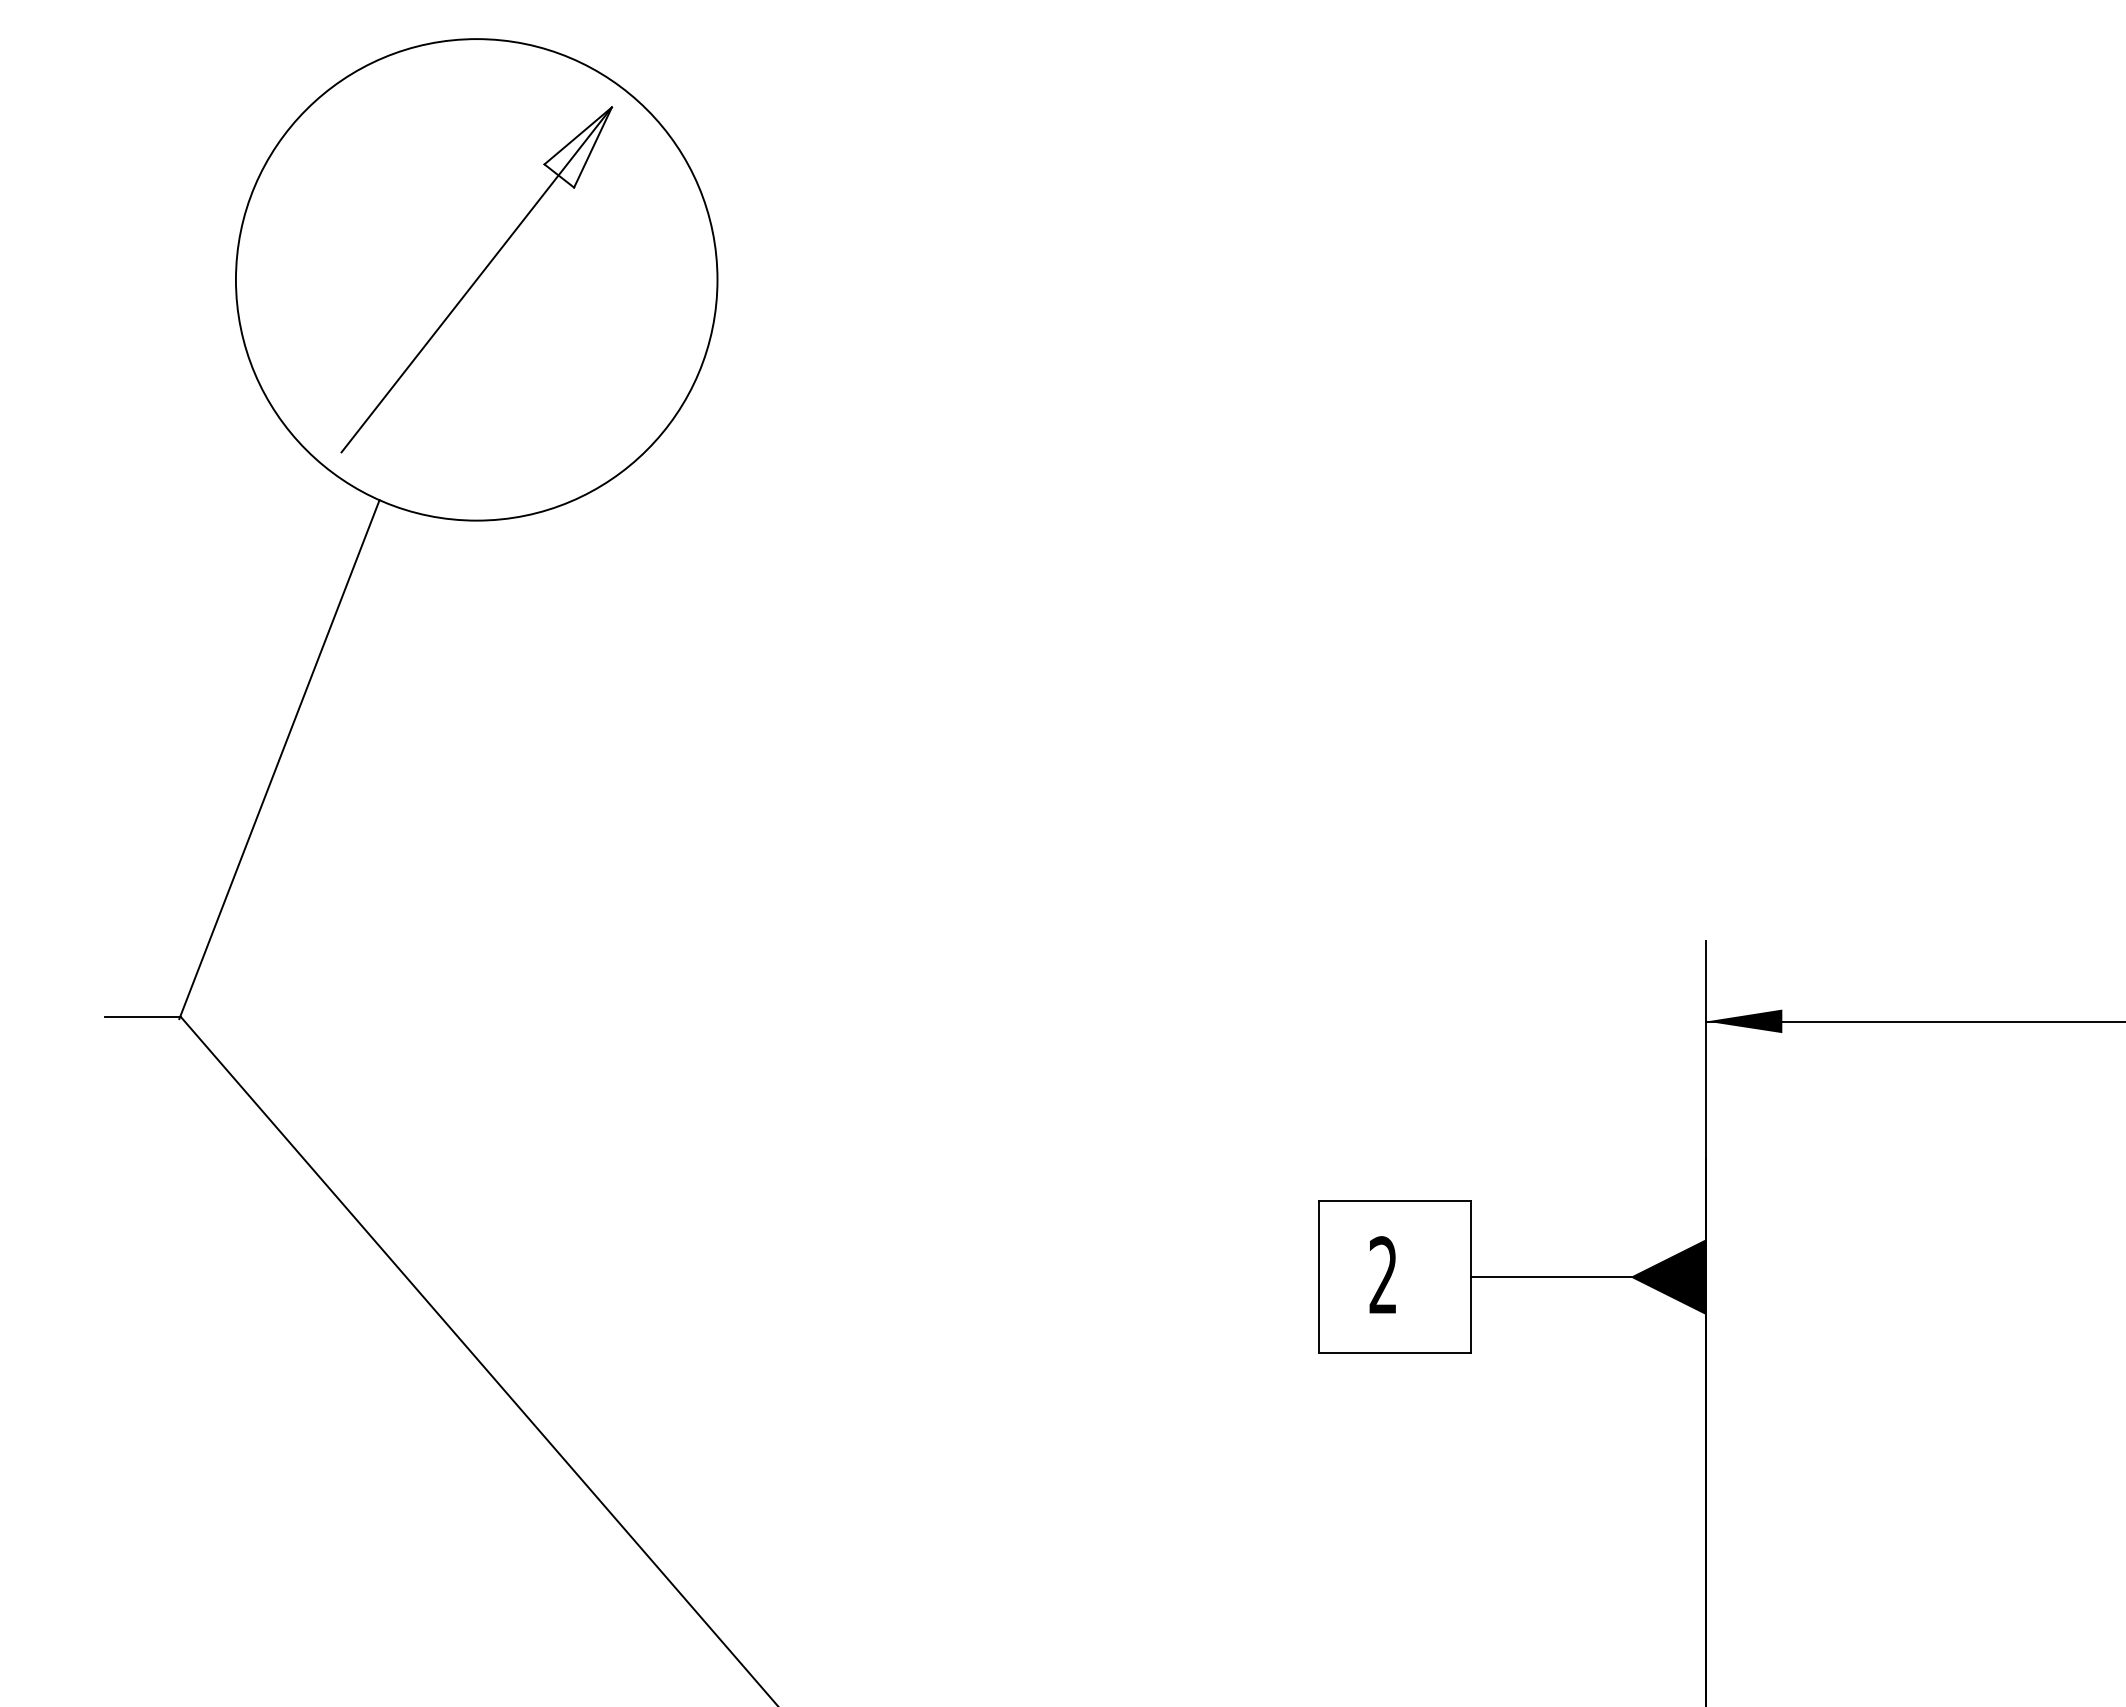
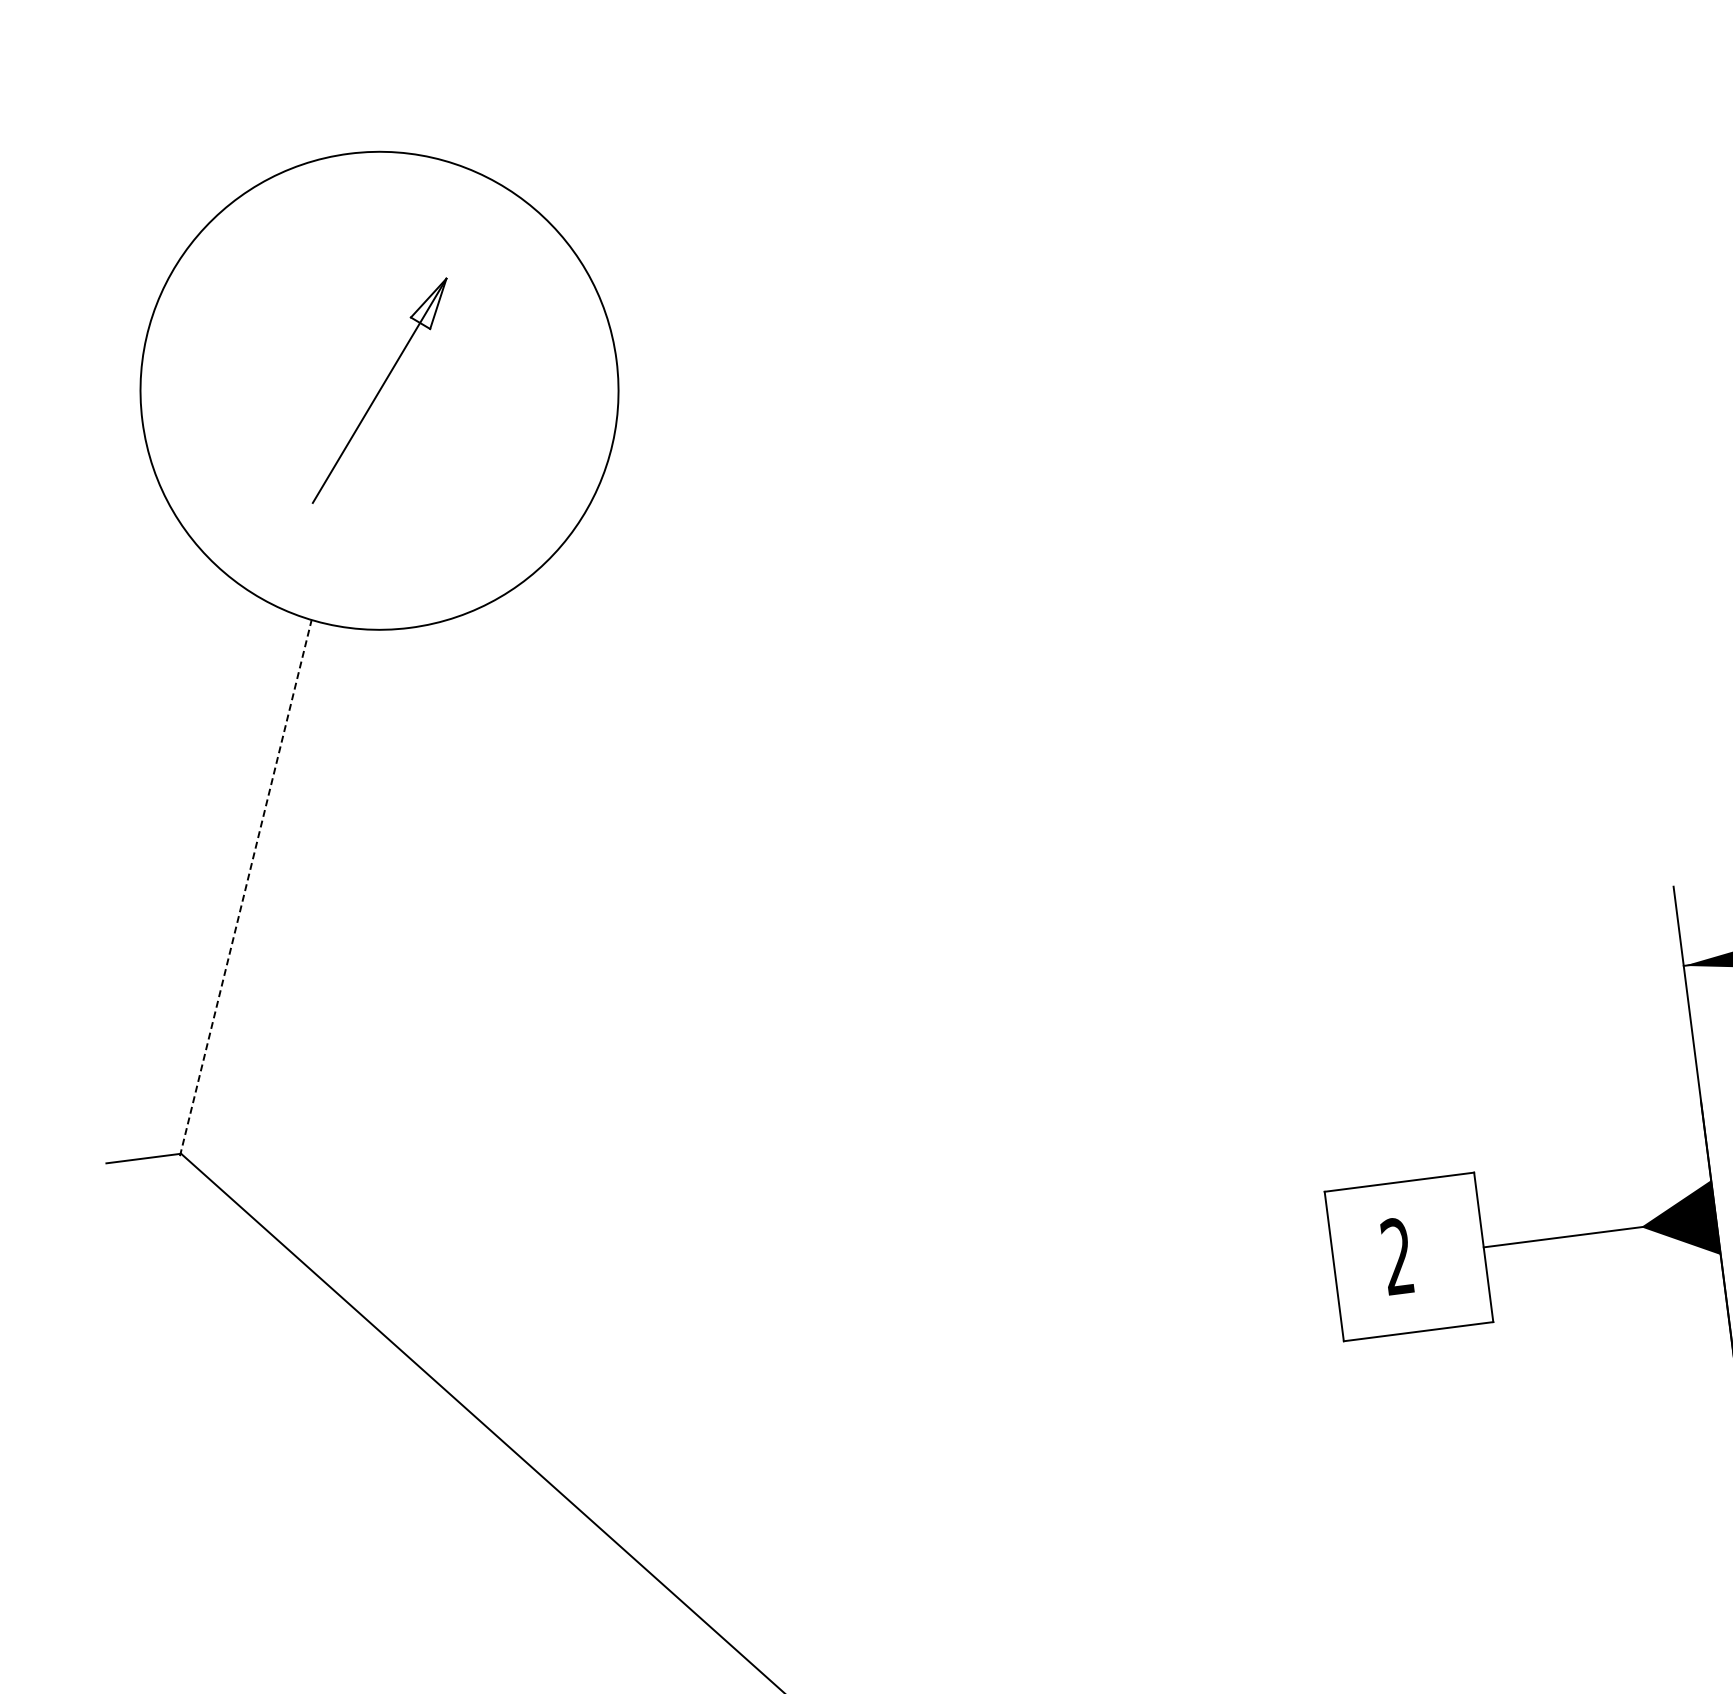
part: (476, 279) -> (379, 390), size x0.6
line: (279, 759) -> (245, 887), solid -> dashed

